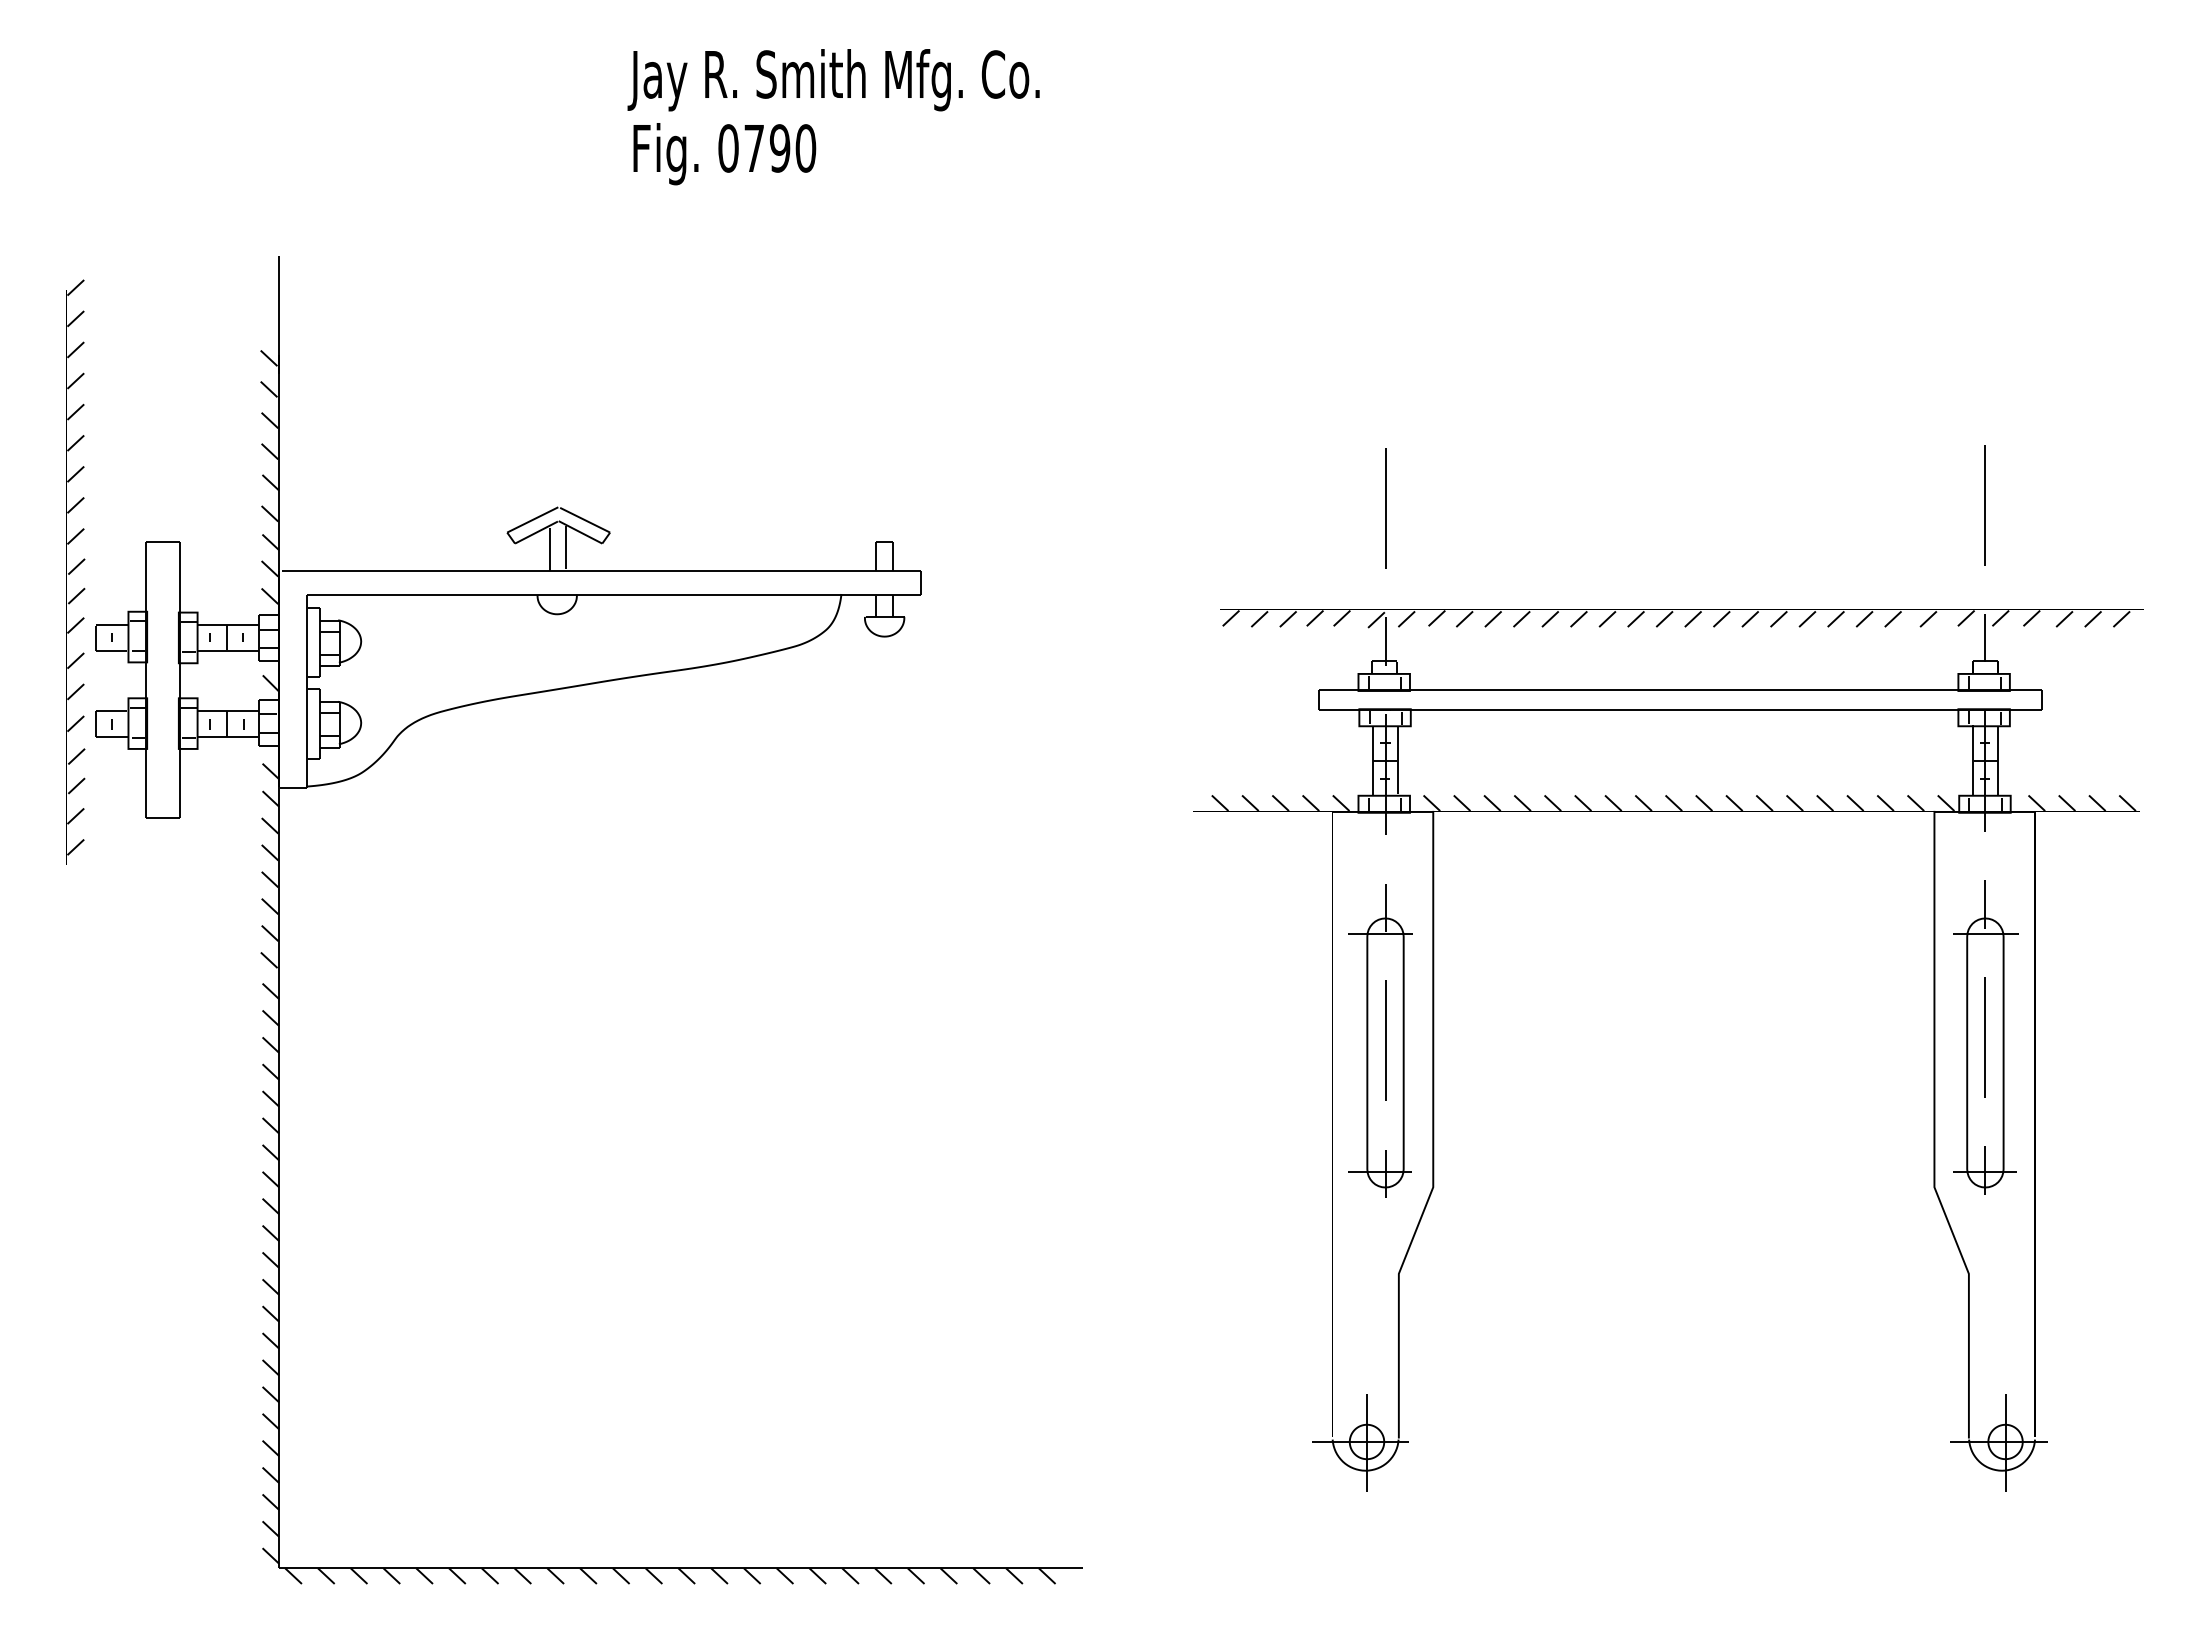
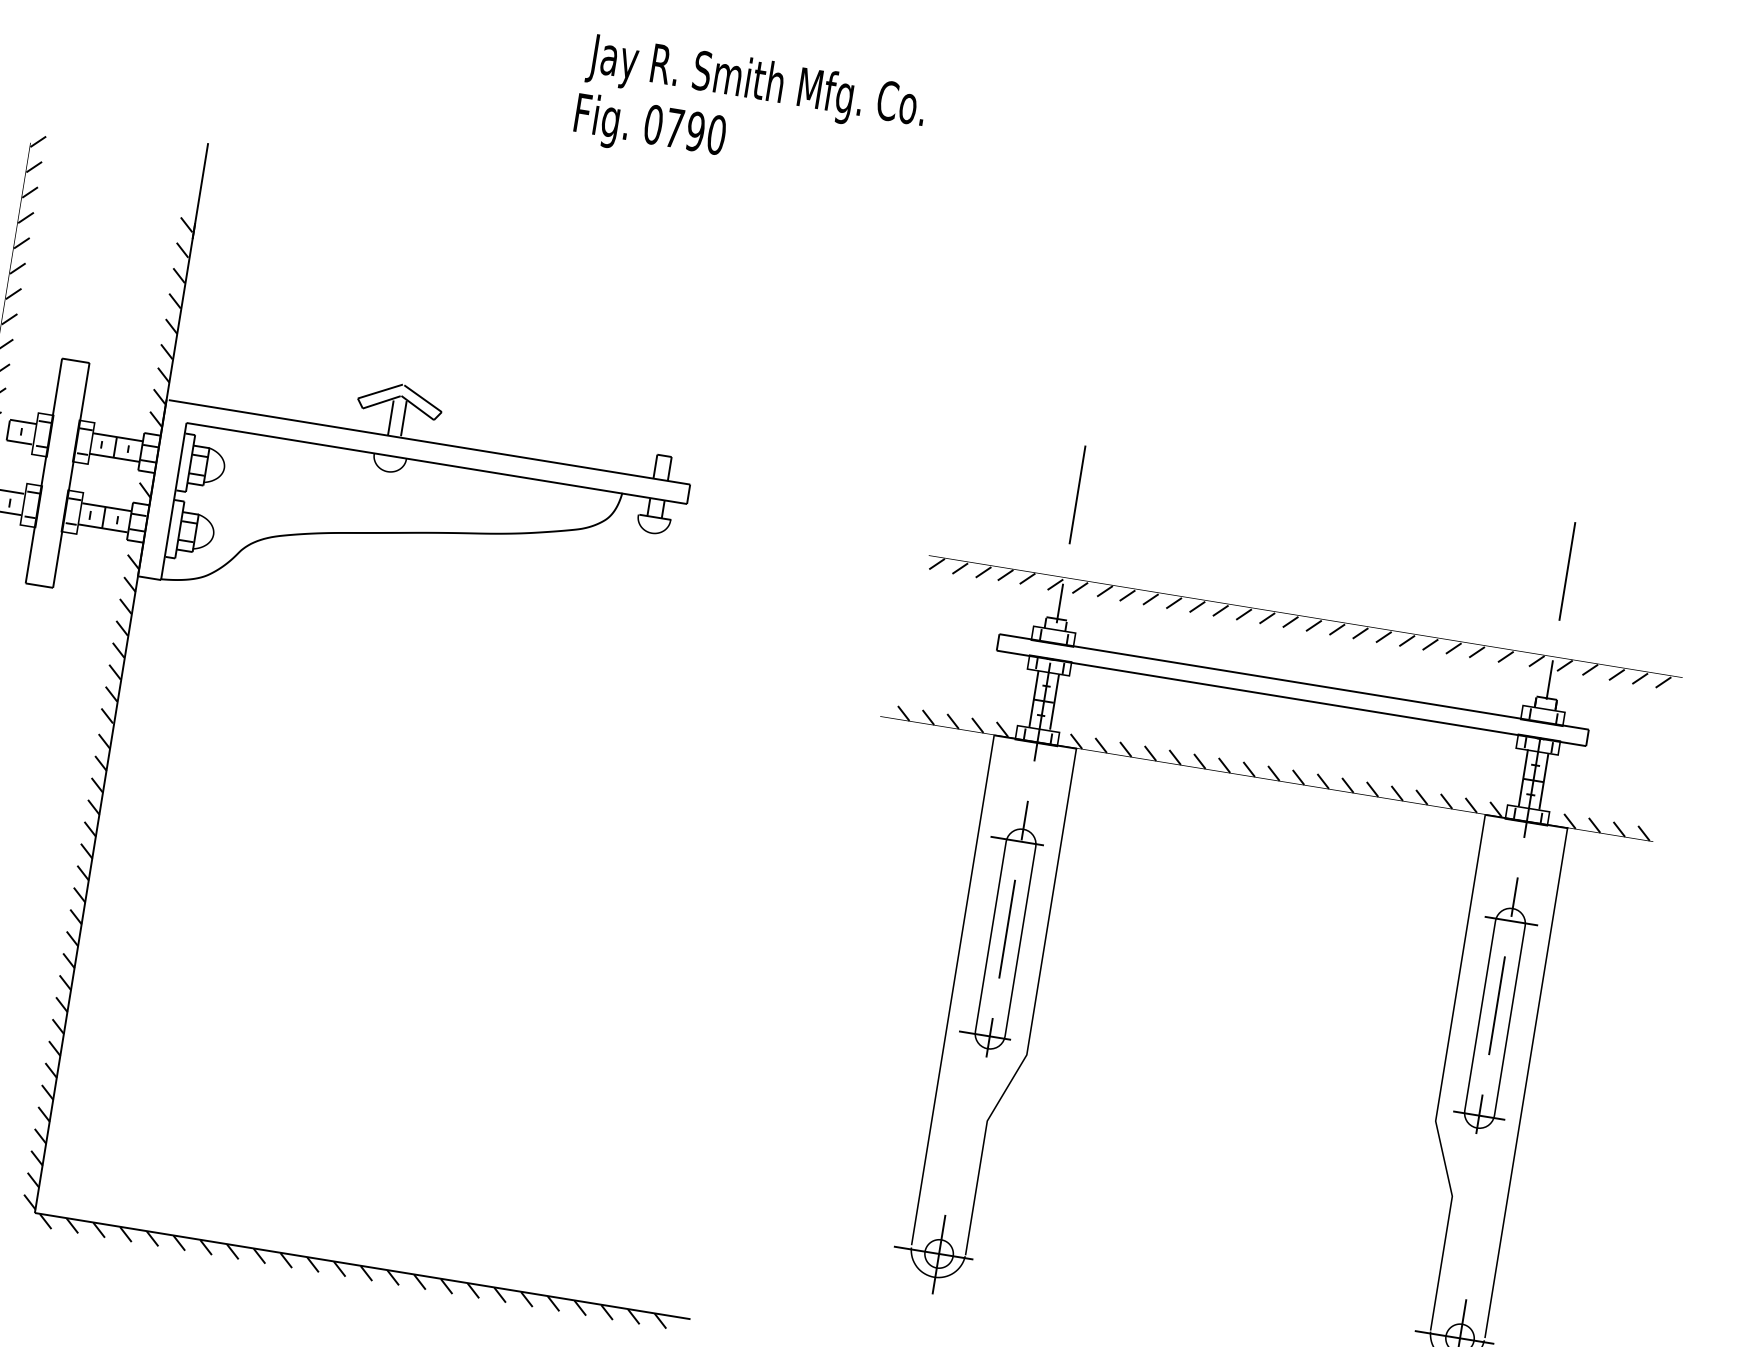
text: (833, 80) -> (756, 84), moved
text: (724, 154) -> (649, 129), moved

